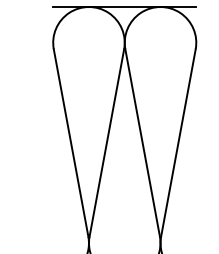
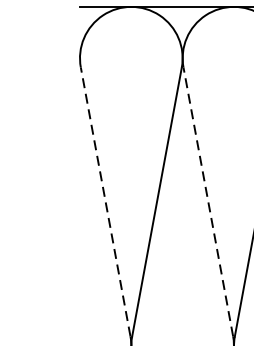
line: (71, 142) -> (106, 201), solid -> dashed
line: (142, 142) -> (208, 201), solid -> dashed

